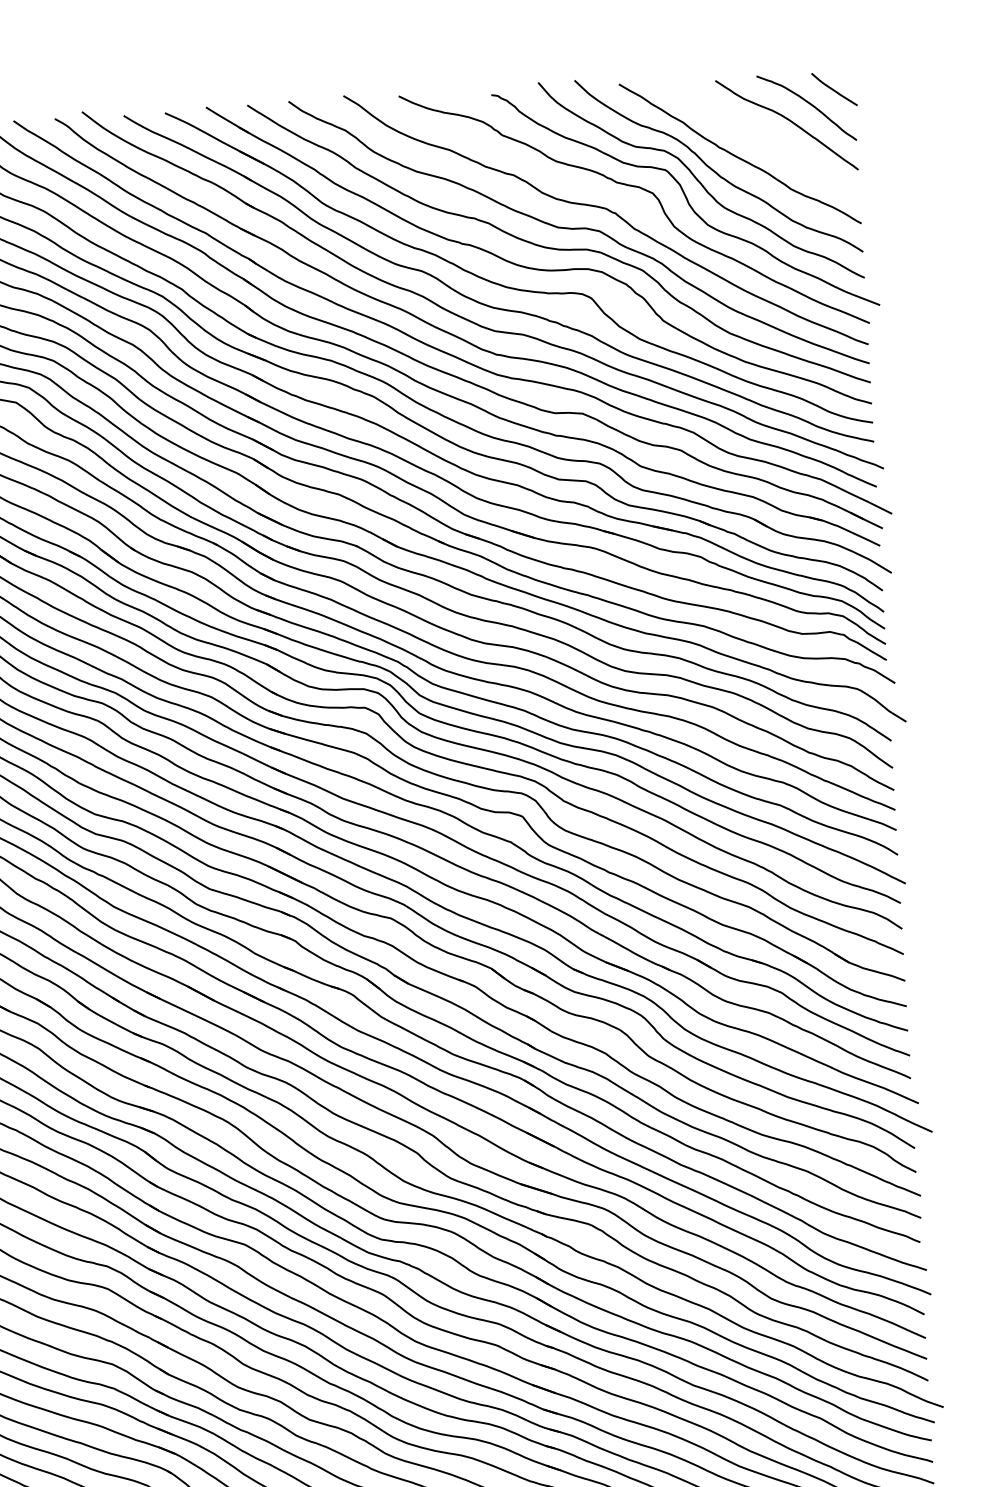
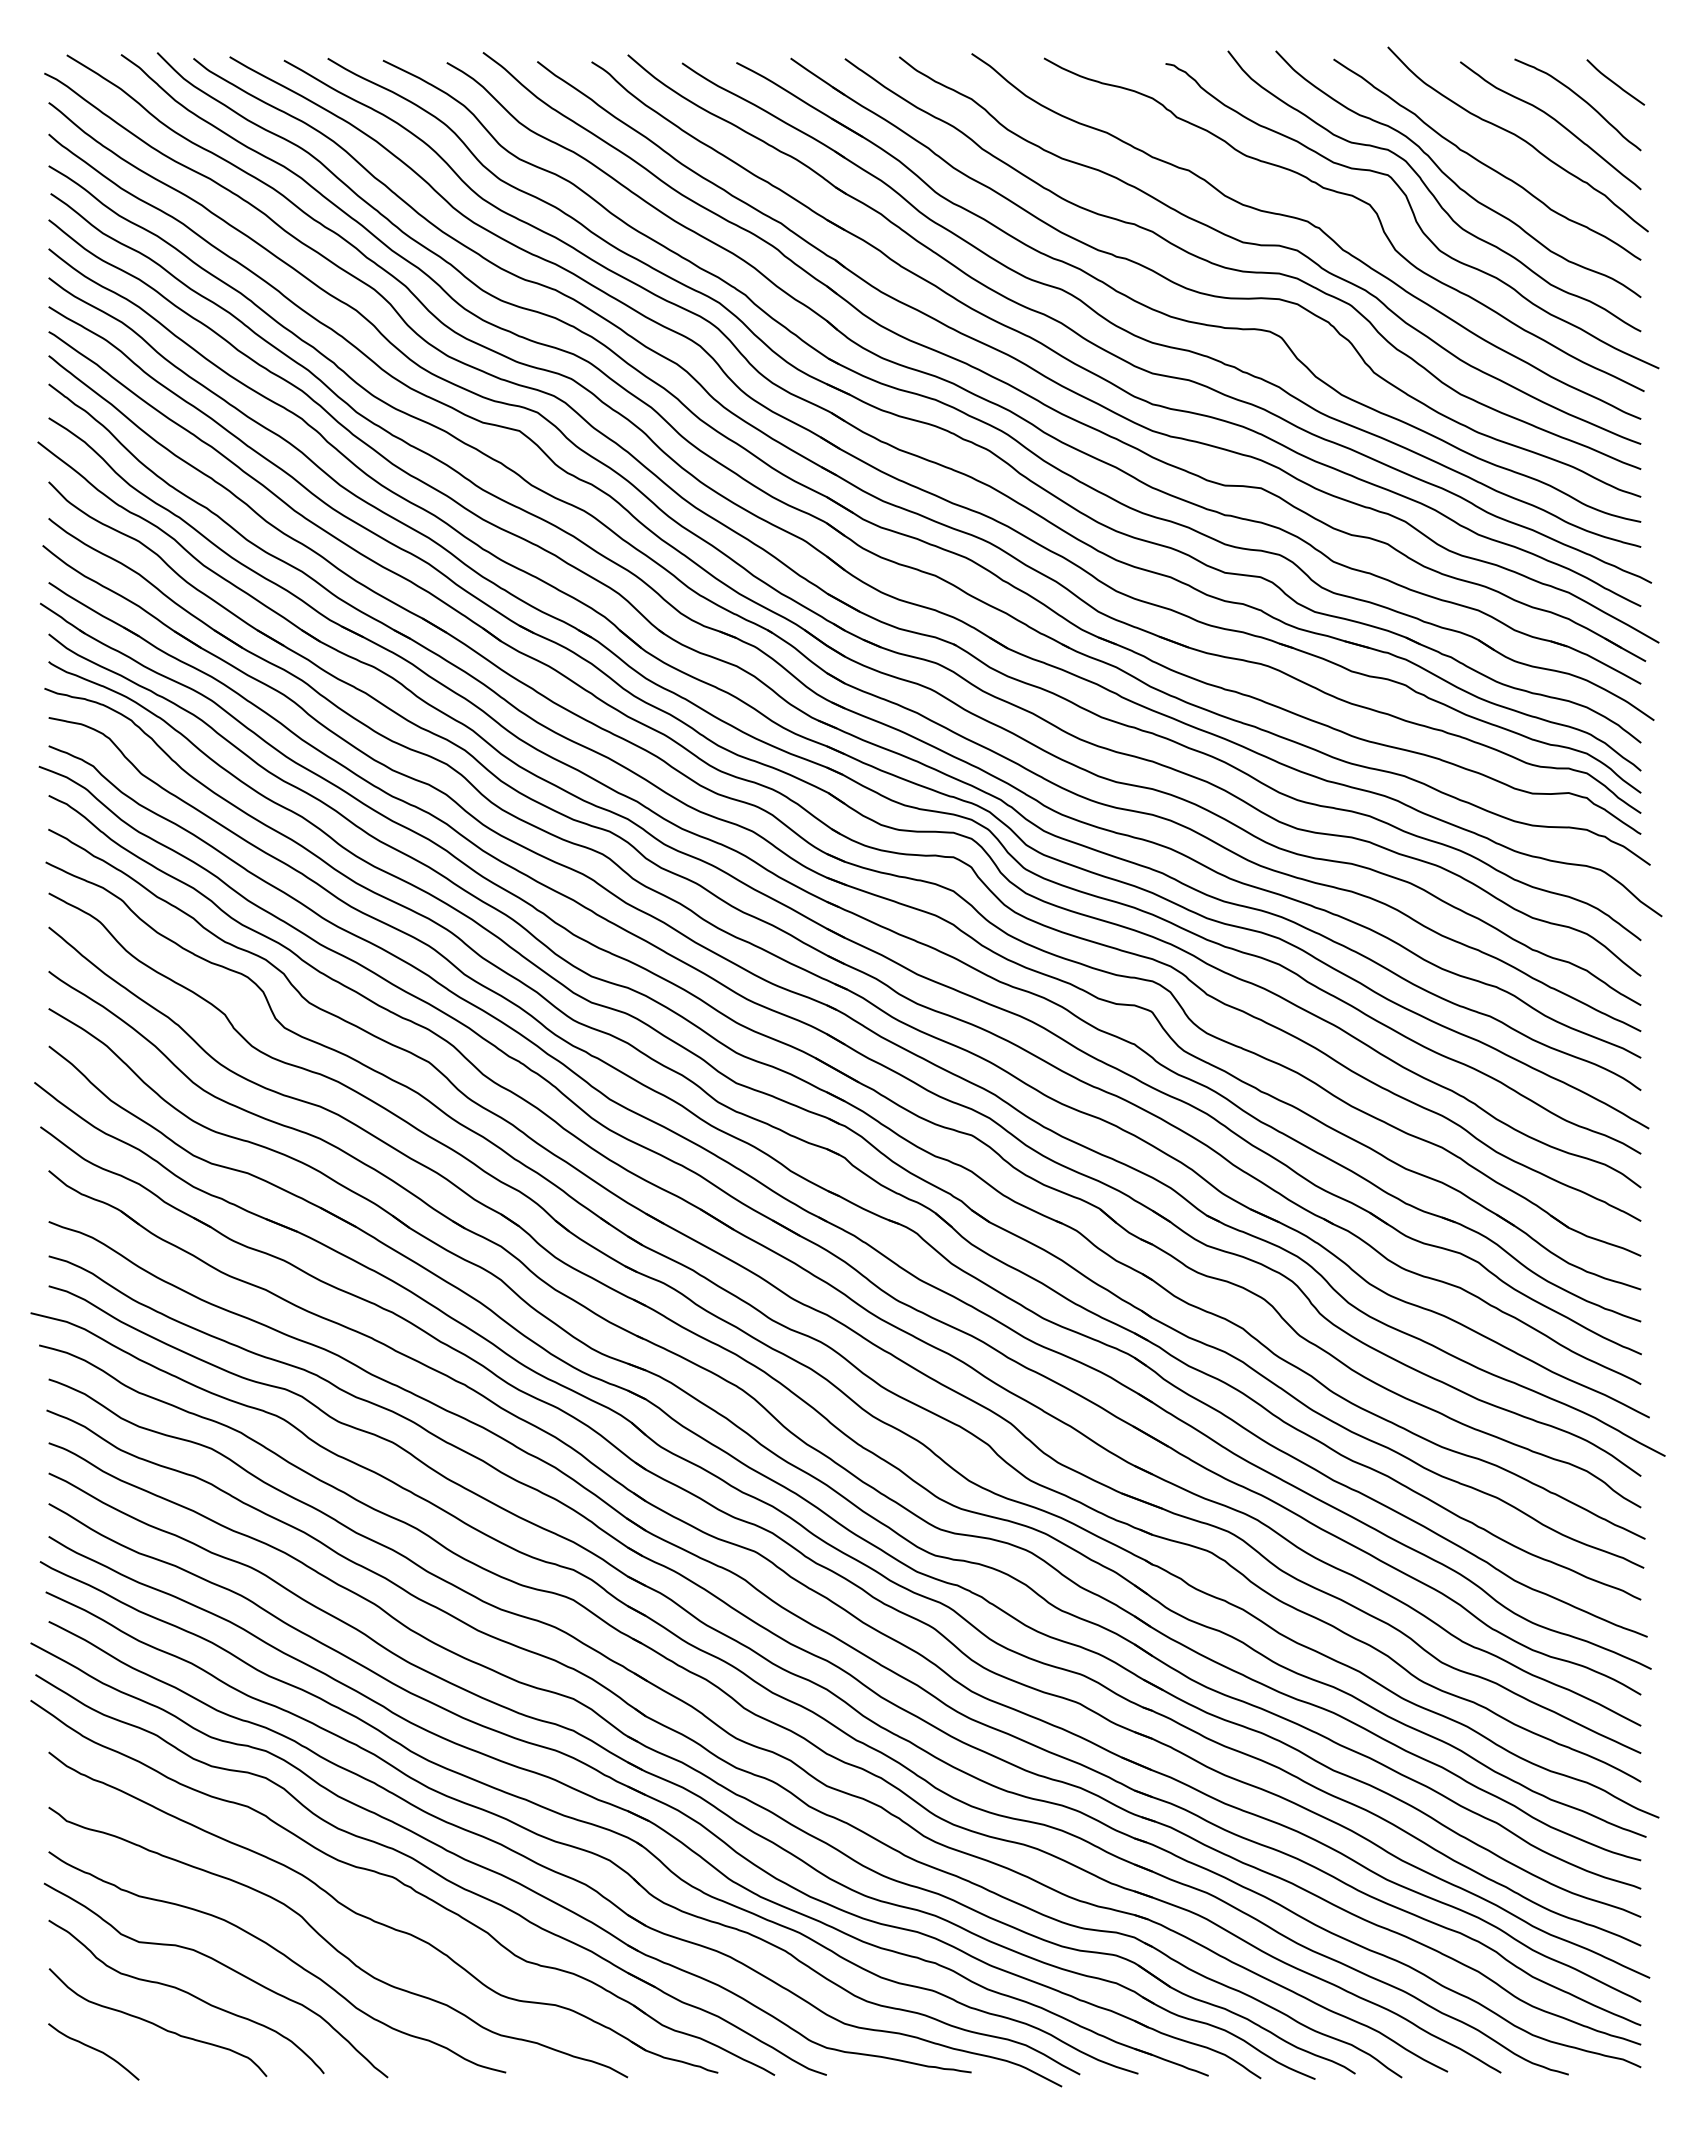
curve: (762, 135) -> (1517, 137), added

